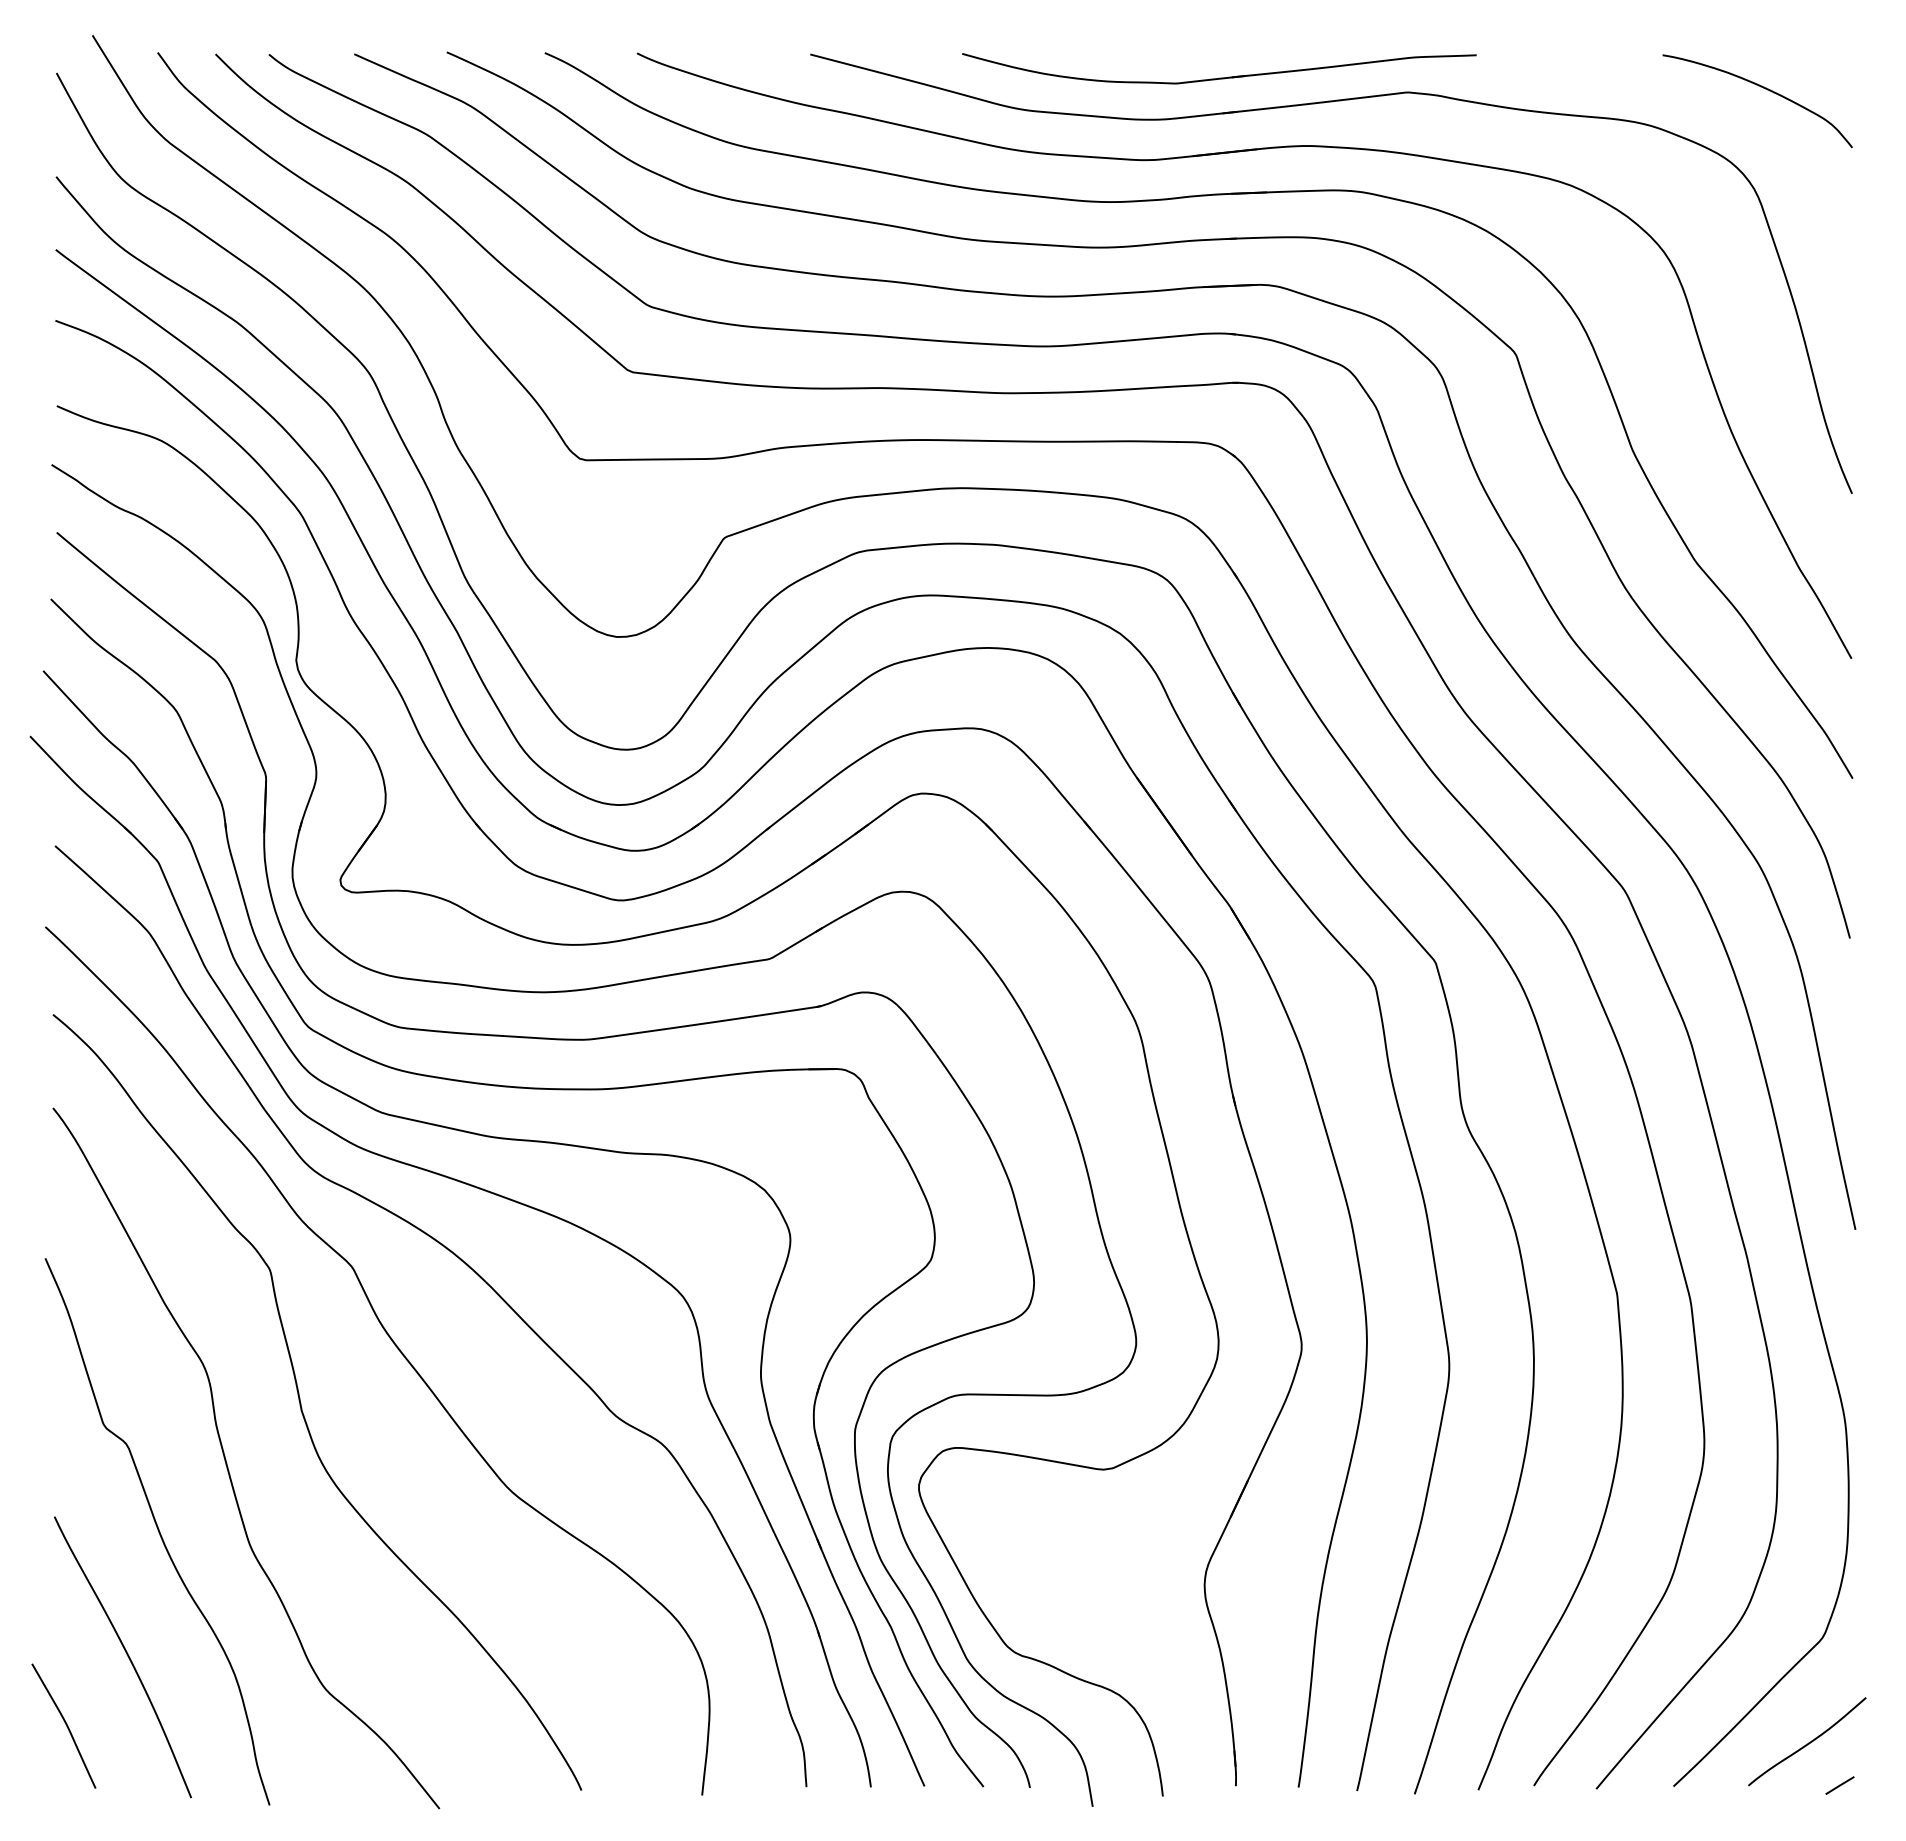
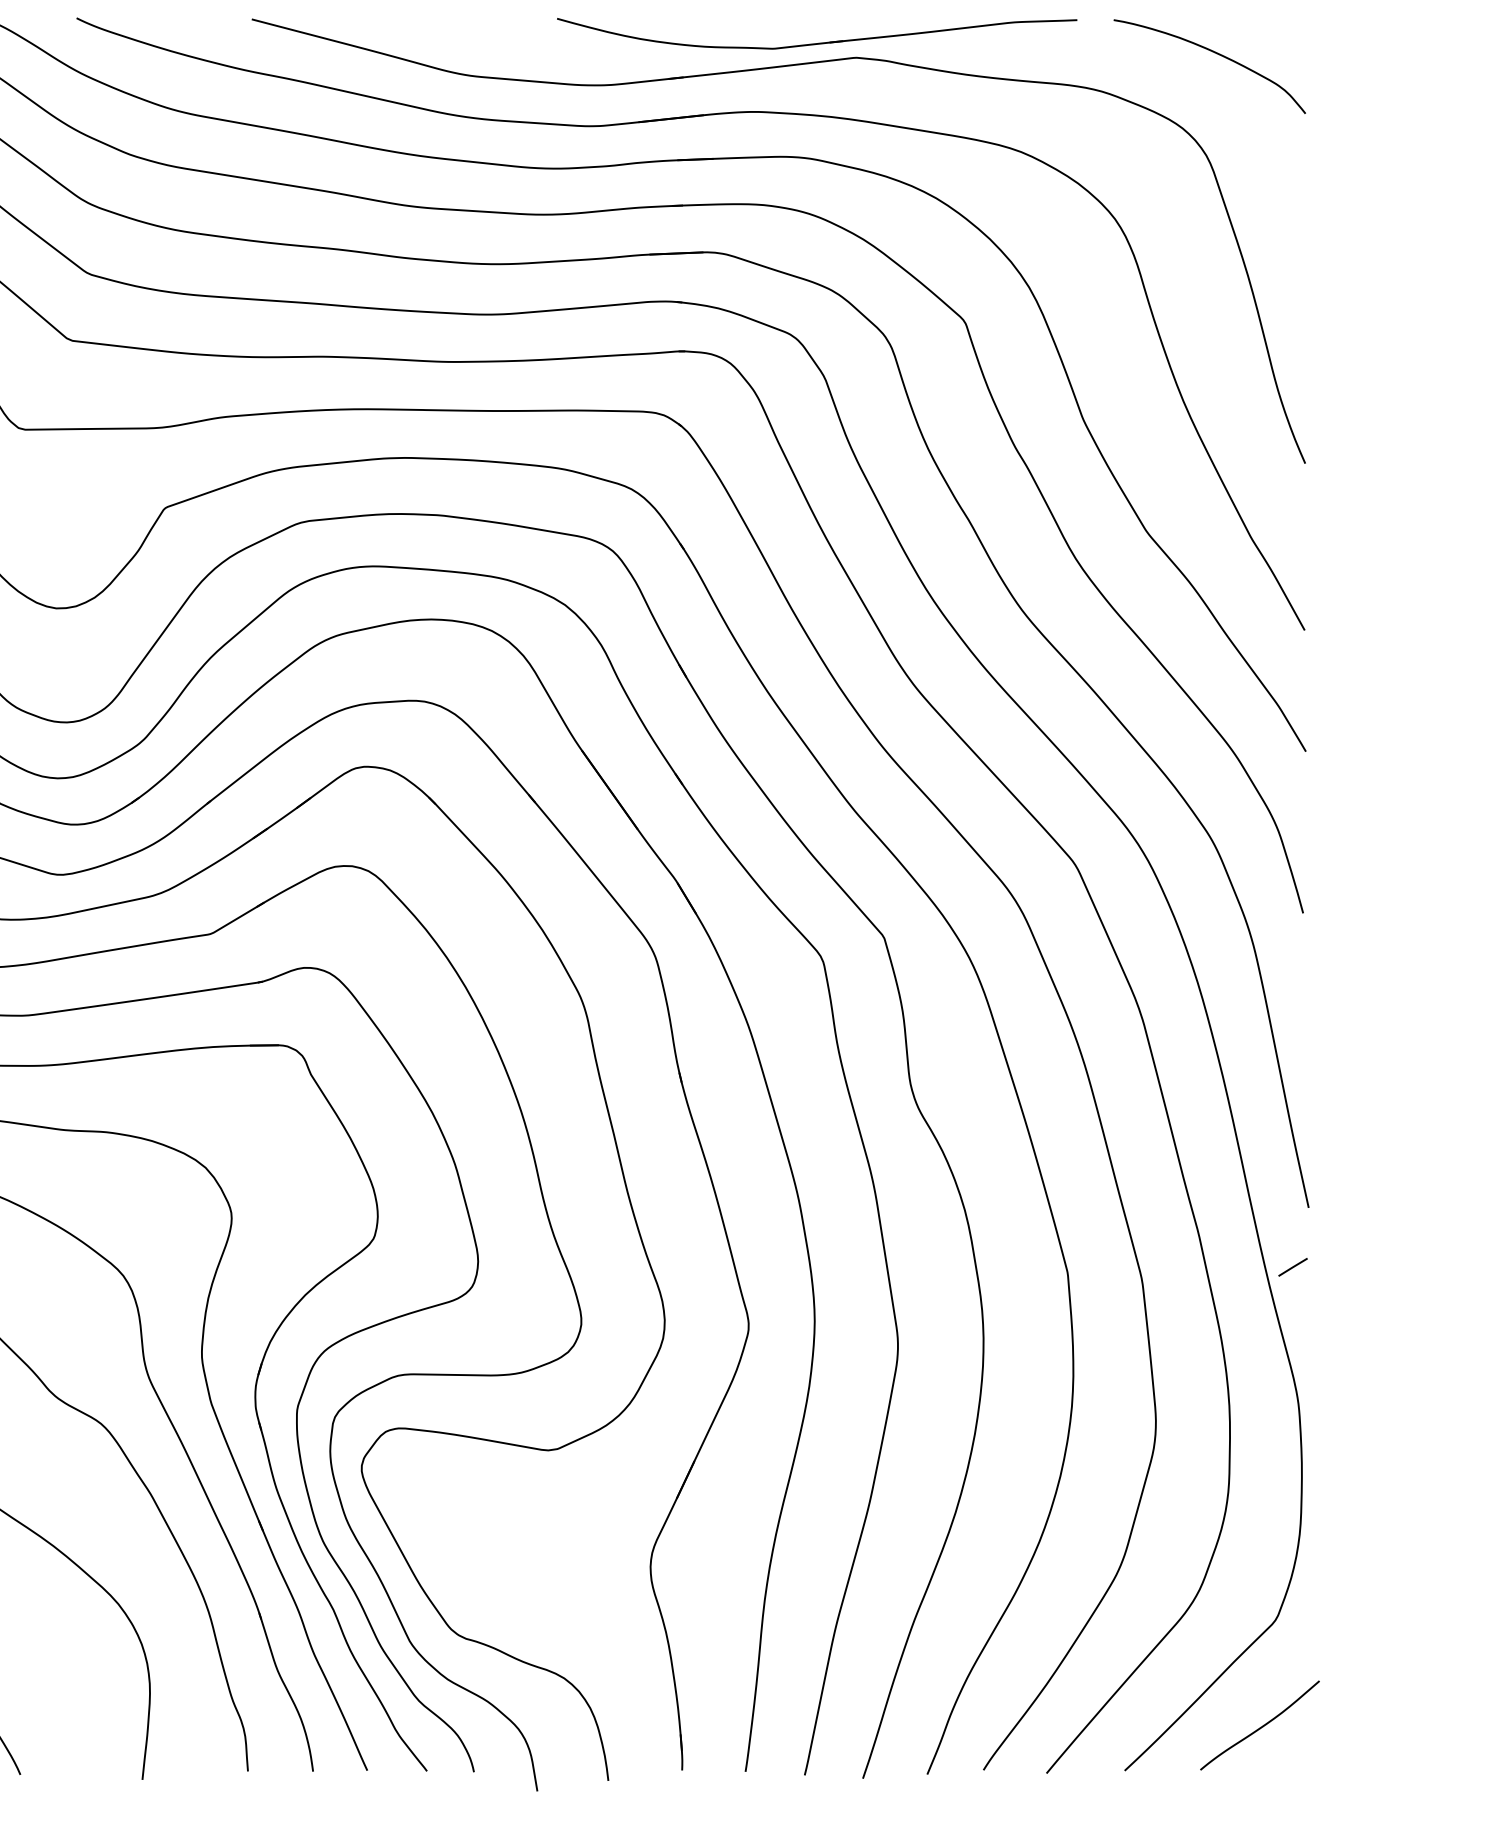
part: (1219, 77) -> (817, 42), moved
line: (1839, 1785) -> (1292, 1267), moved

